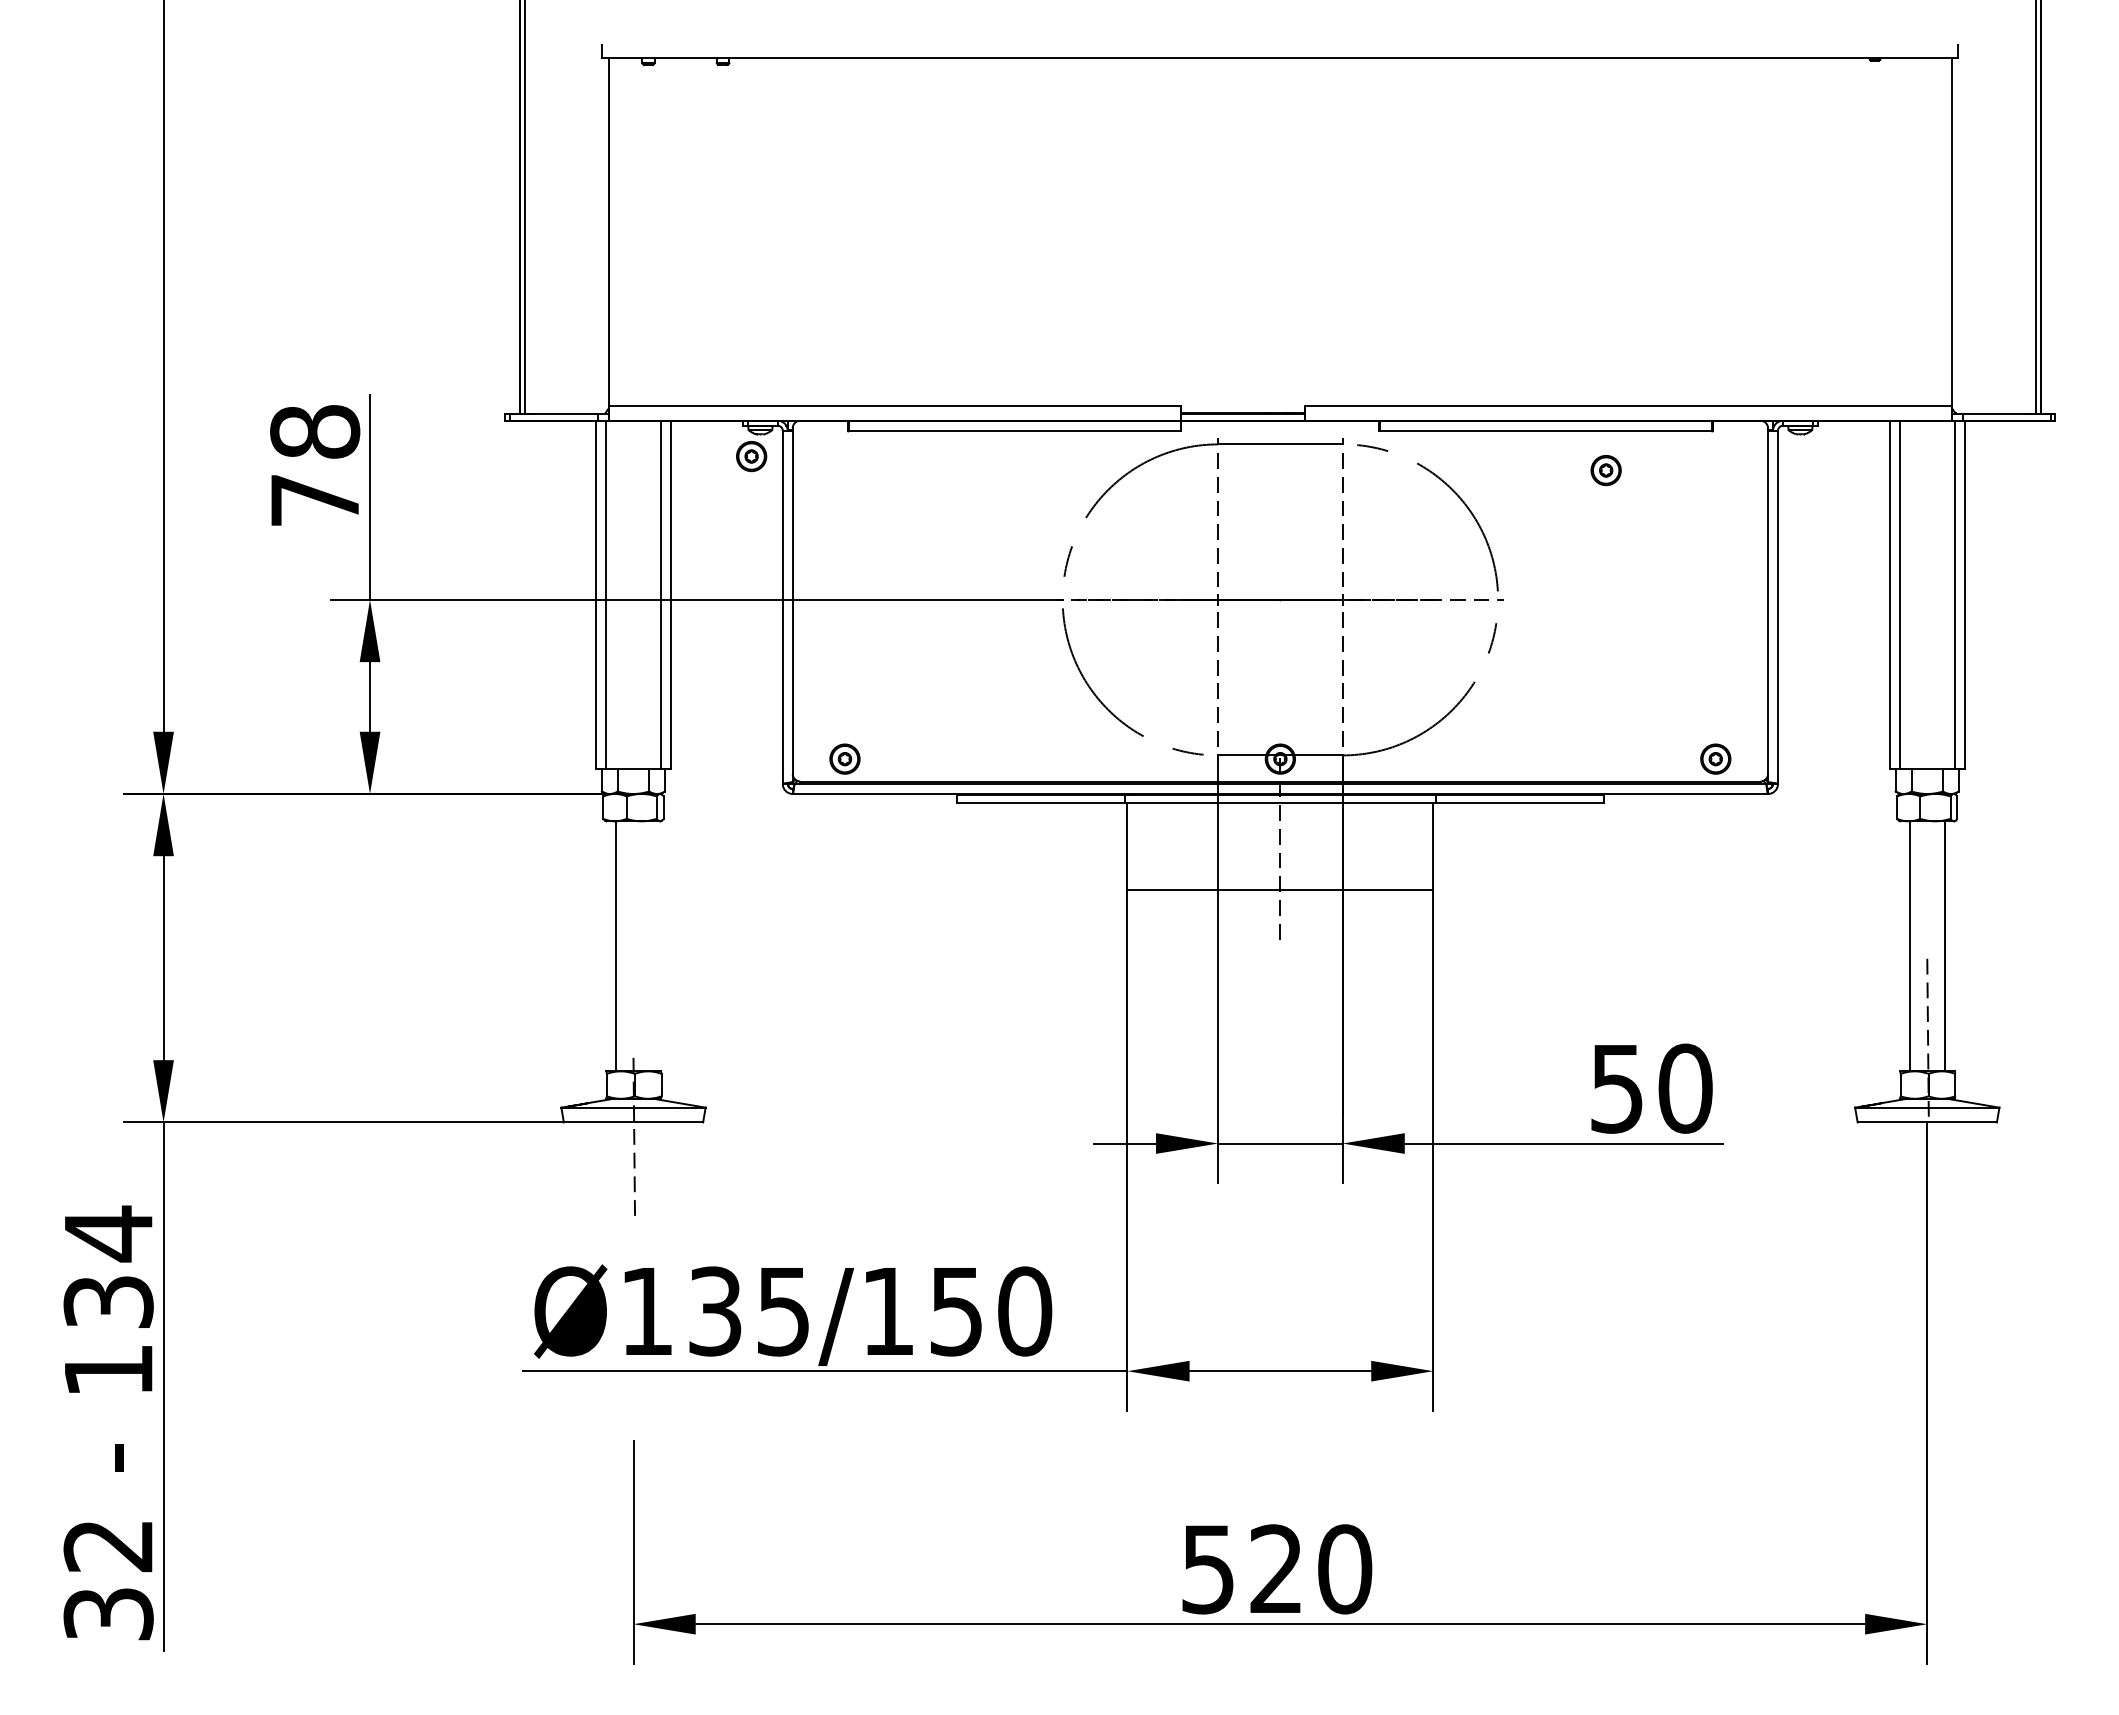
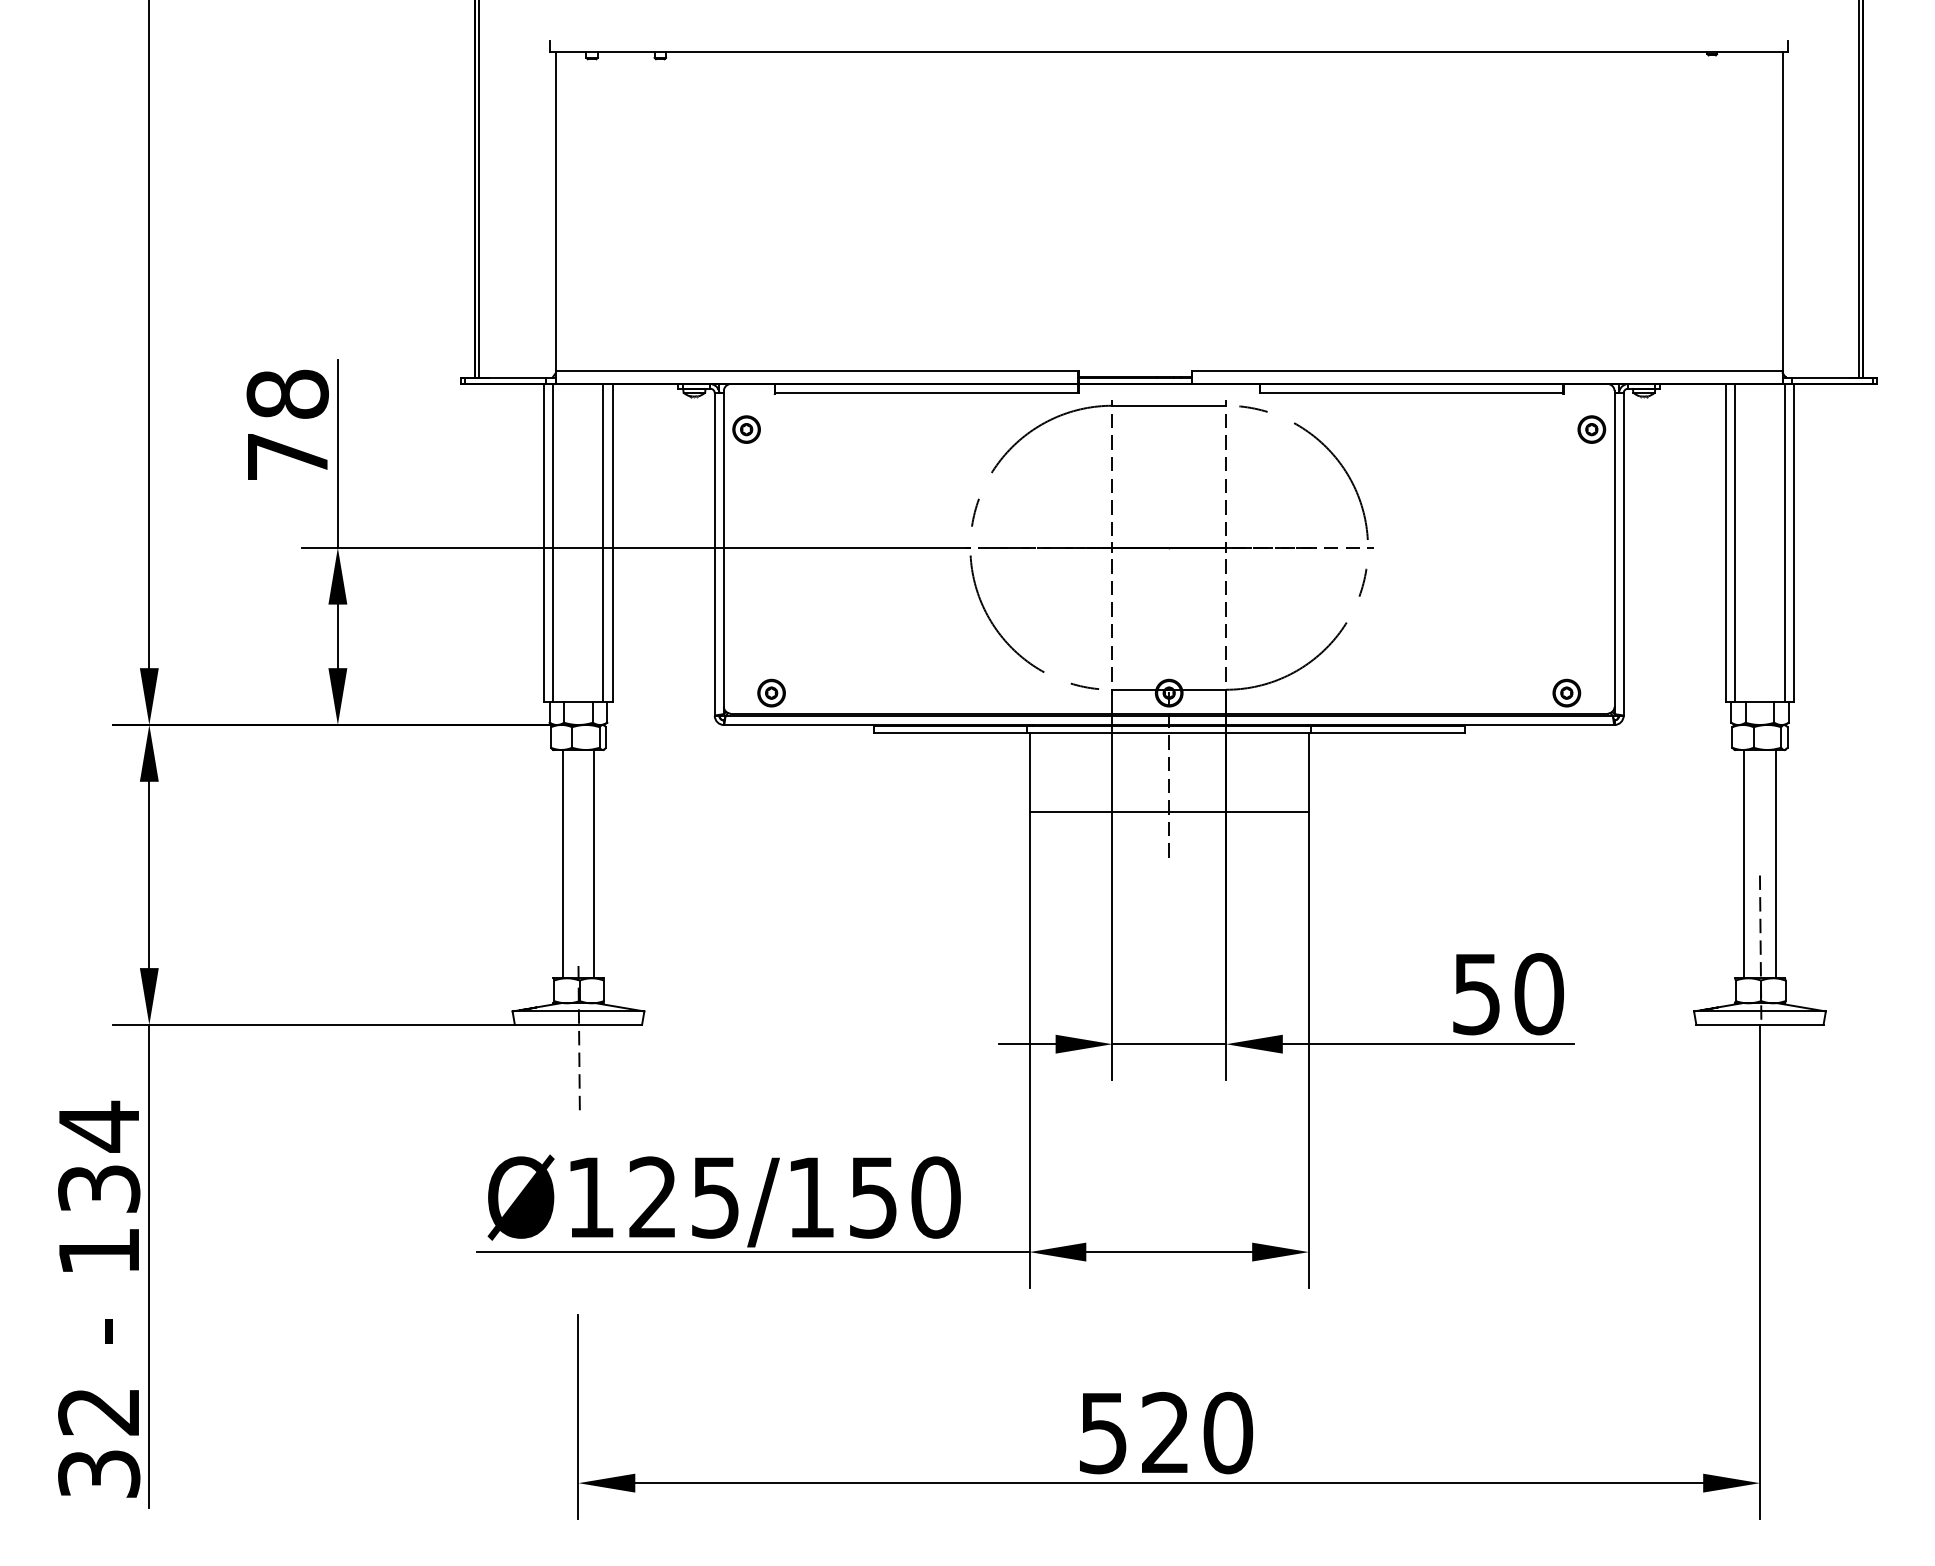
part: (751, 456) -> (746, 429), moved
part: (1605, 470) -> (1591, 429), moved
line: (650, 946) -> (594, 864), added
text: (715, 1311) -> (653, 1197), Ø135/150 -> Ø125/150

